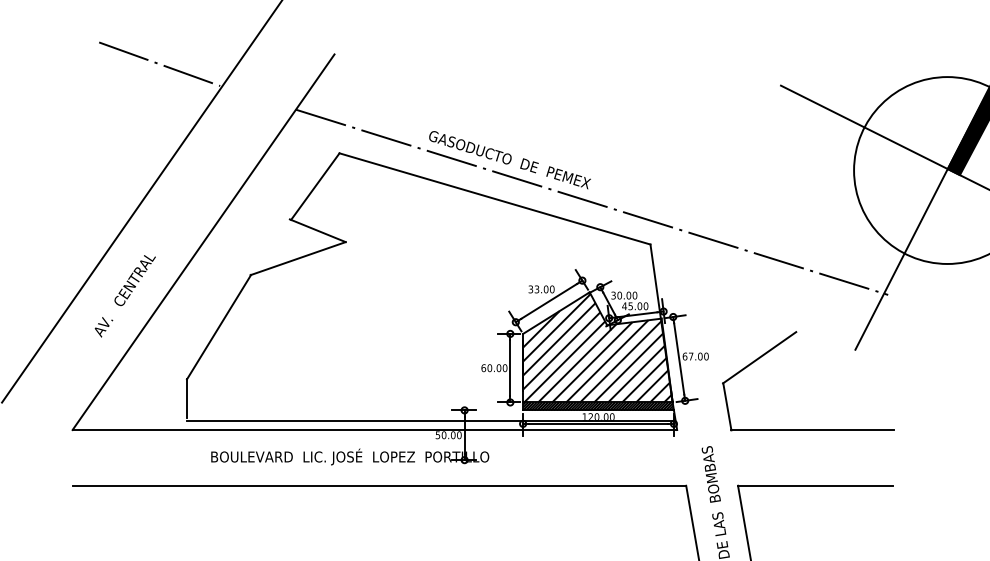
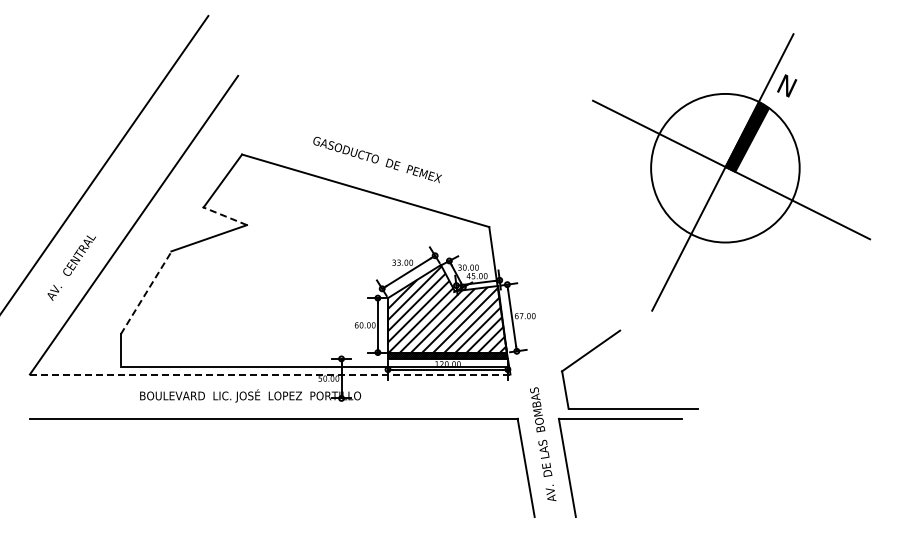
line: (160, 63) -> (99, 83), removed
line: (591, 202) -> (442, 193), removed
line: (317, 231) -> (224, 216), solid -> dashed
line: (219, 326) -> (146, 292), solid -> dashed
part: (782, 343) -> (609, 339), moved
line: (375, 430) -> (270, 374), solid -> dashed

